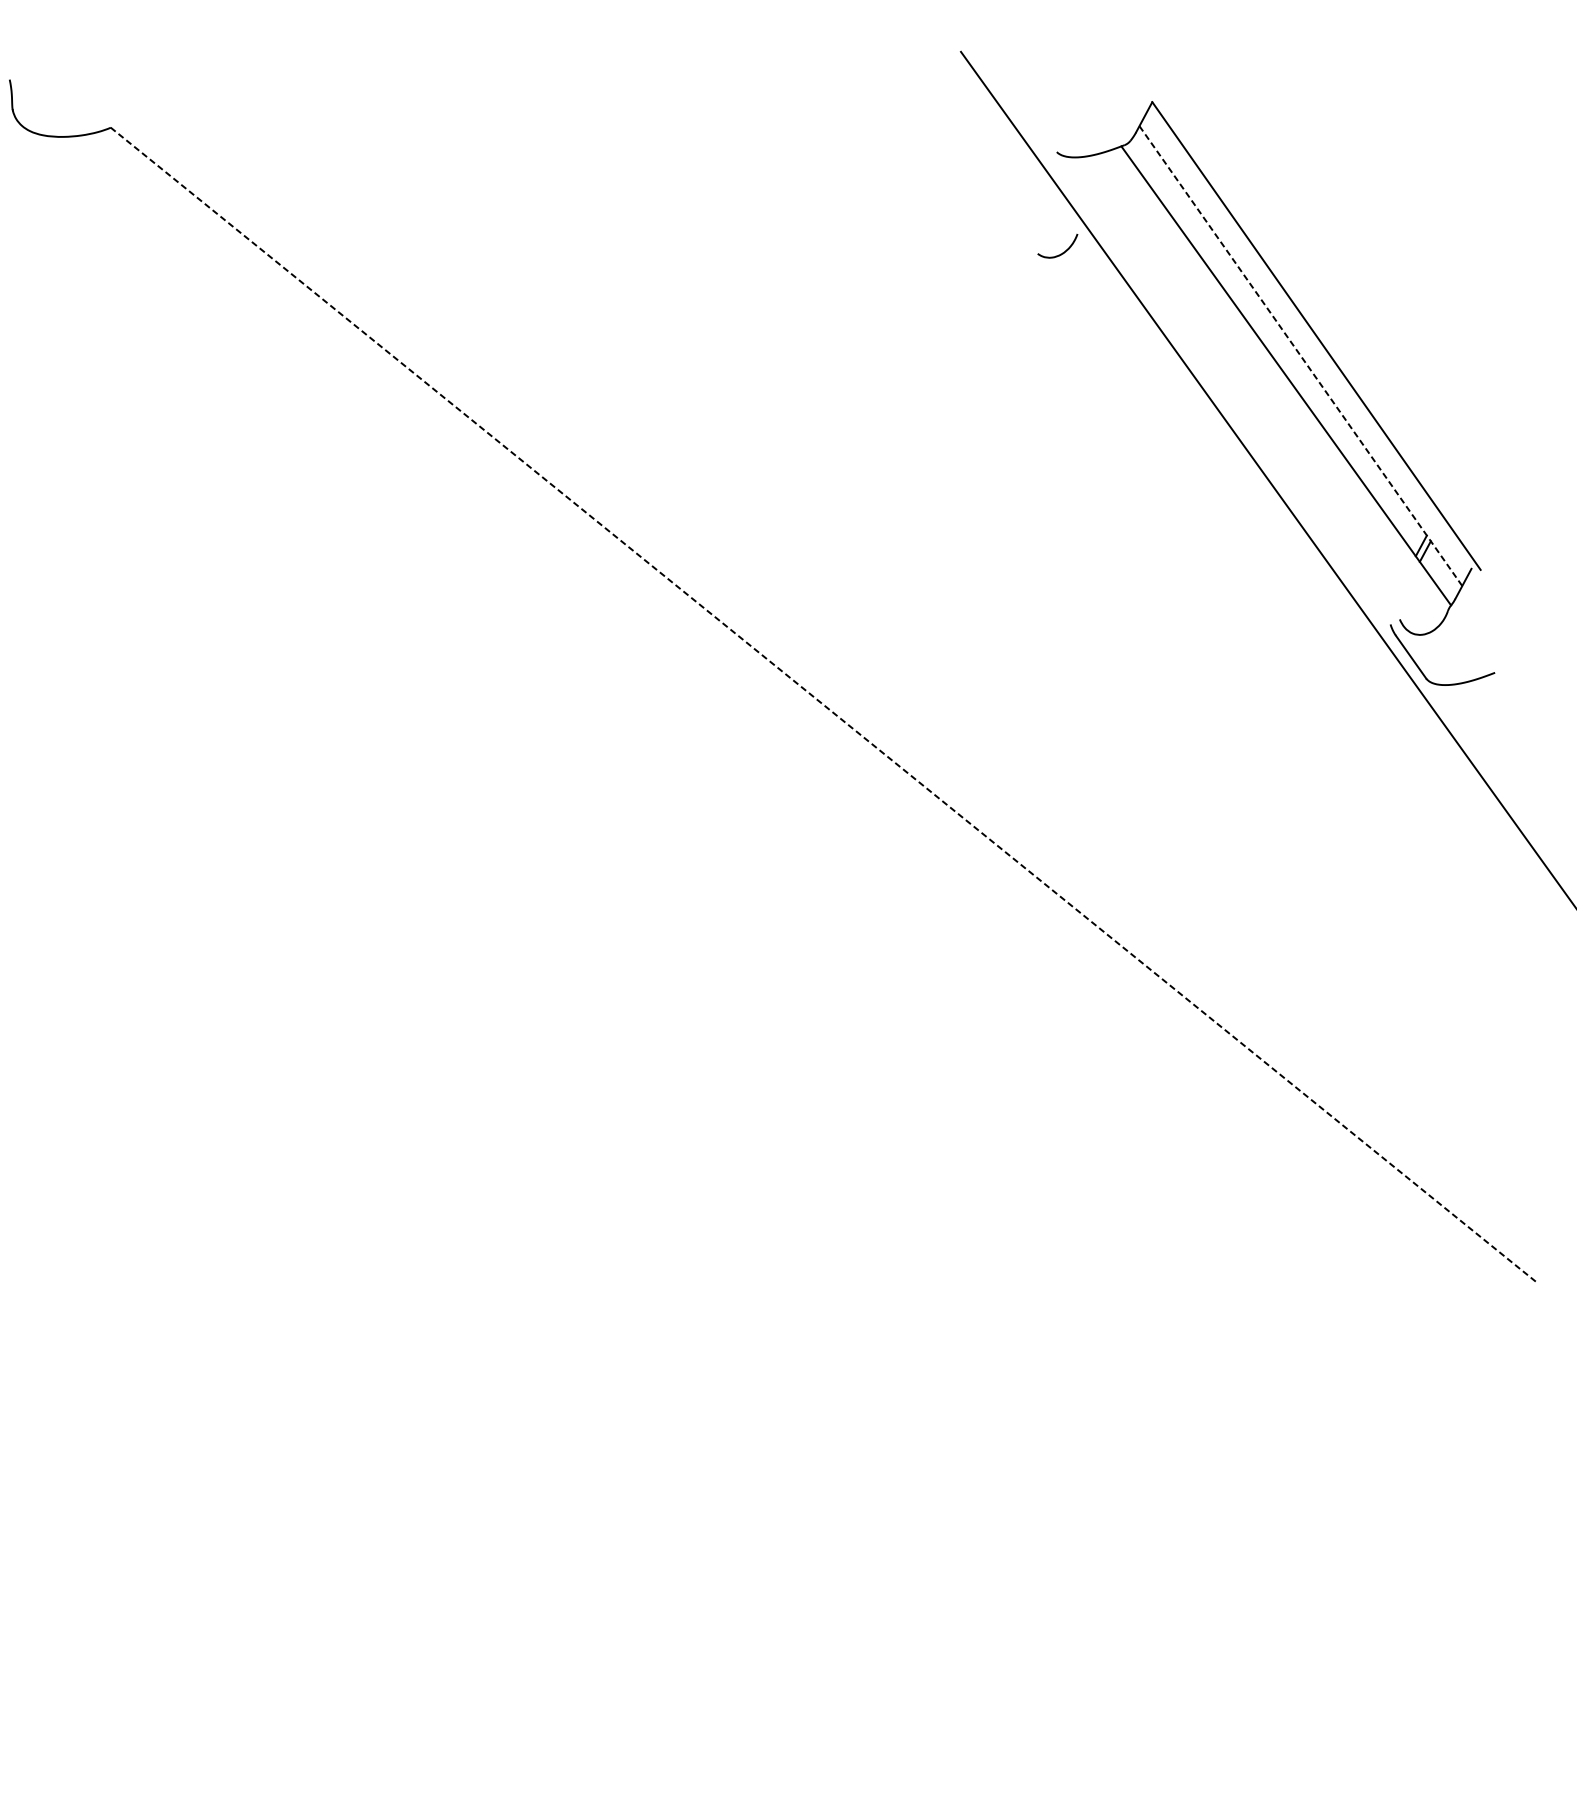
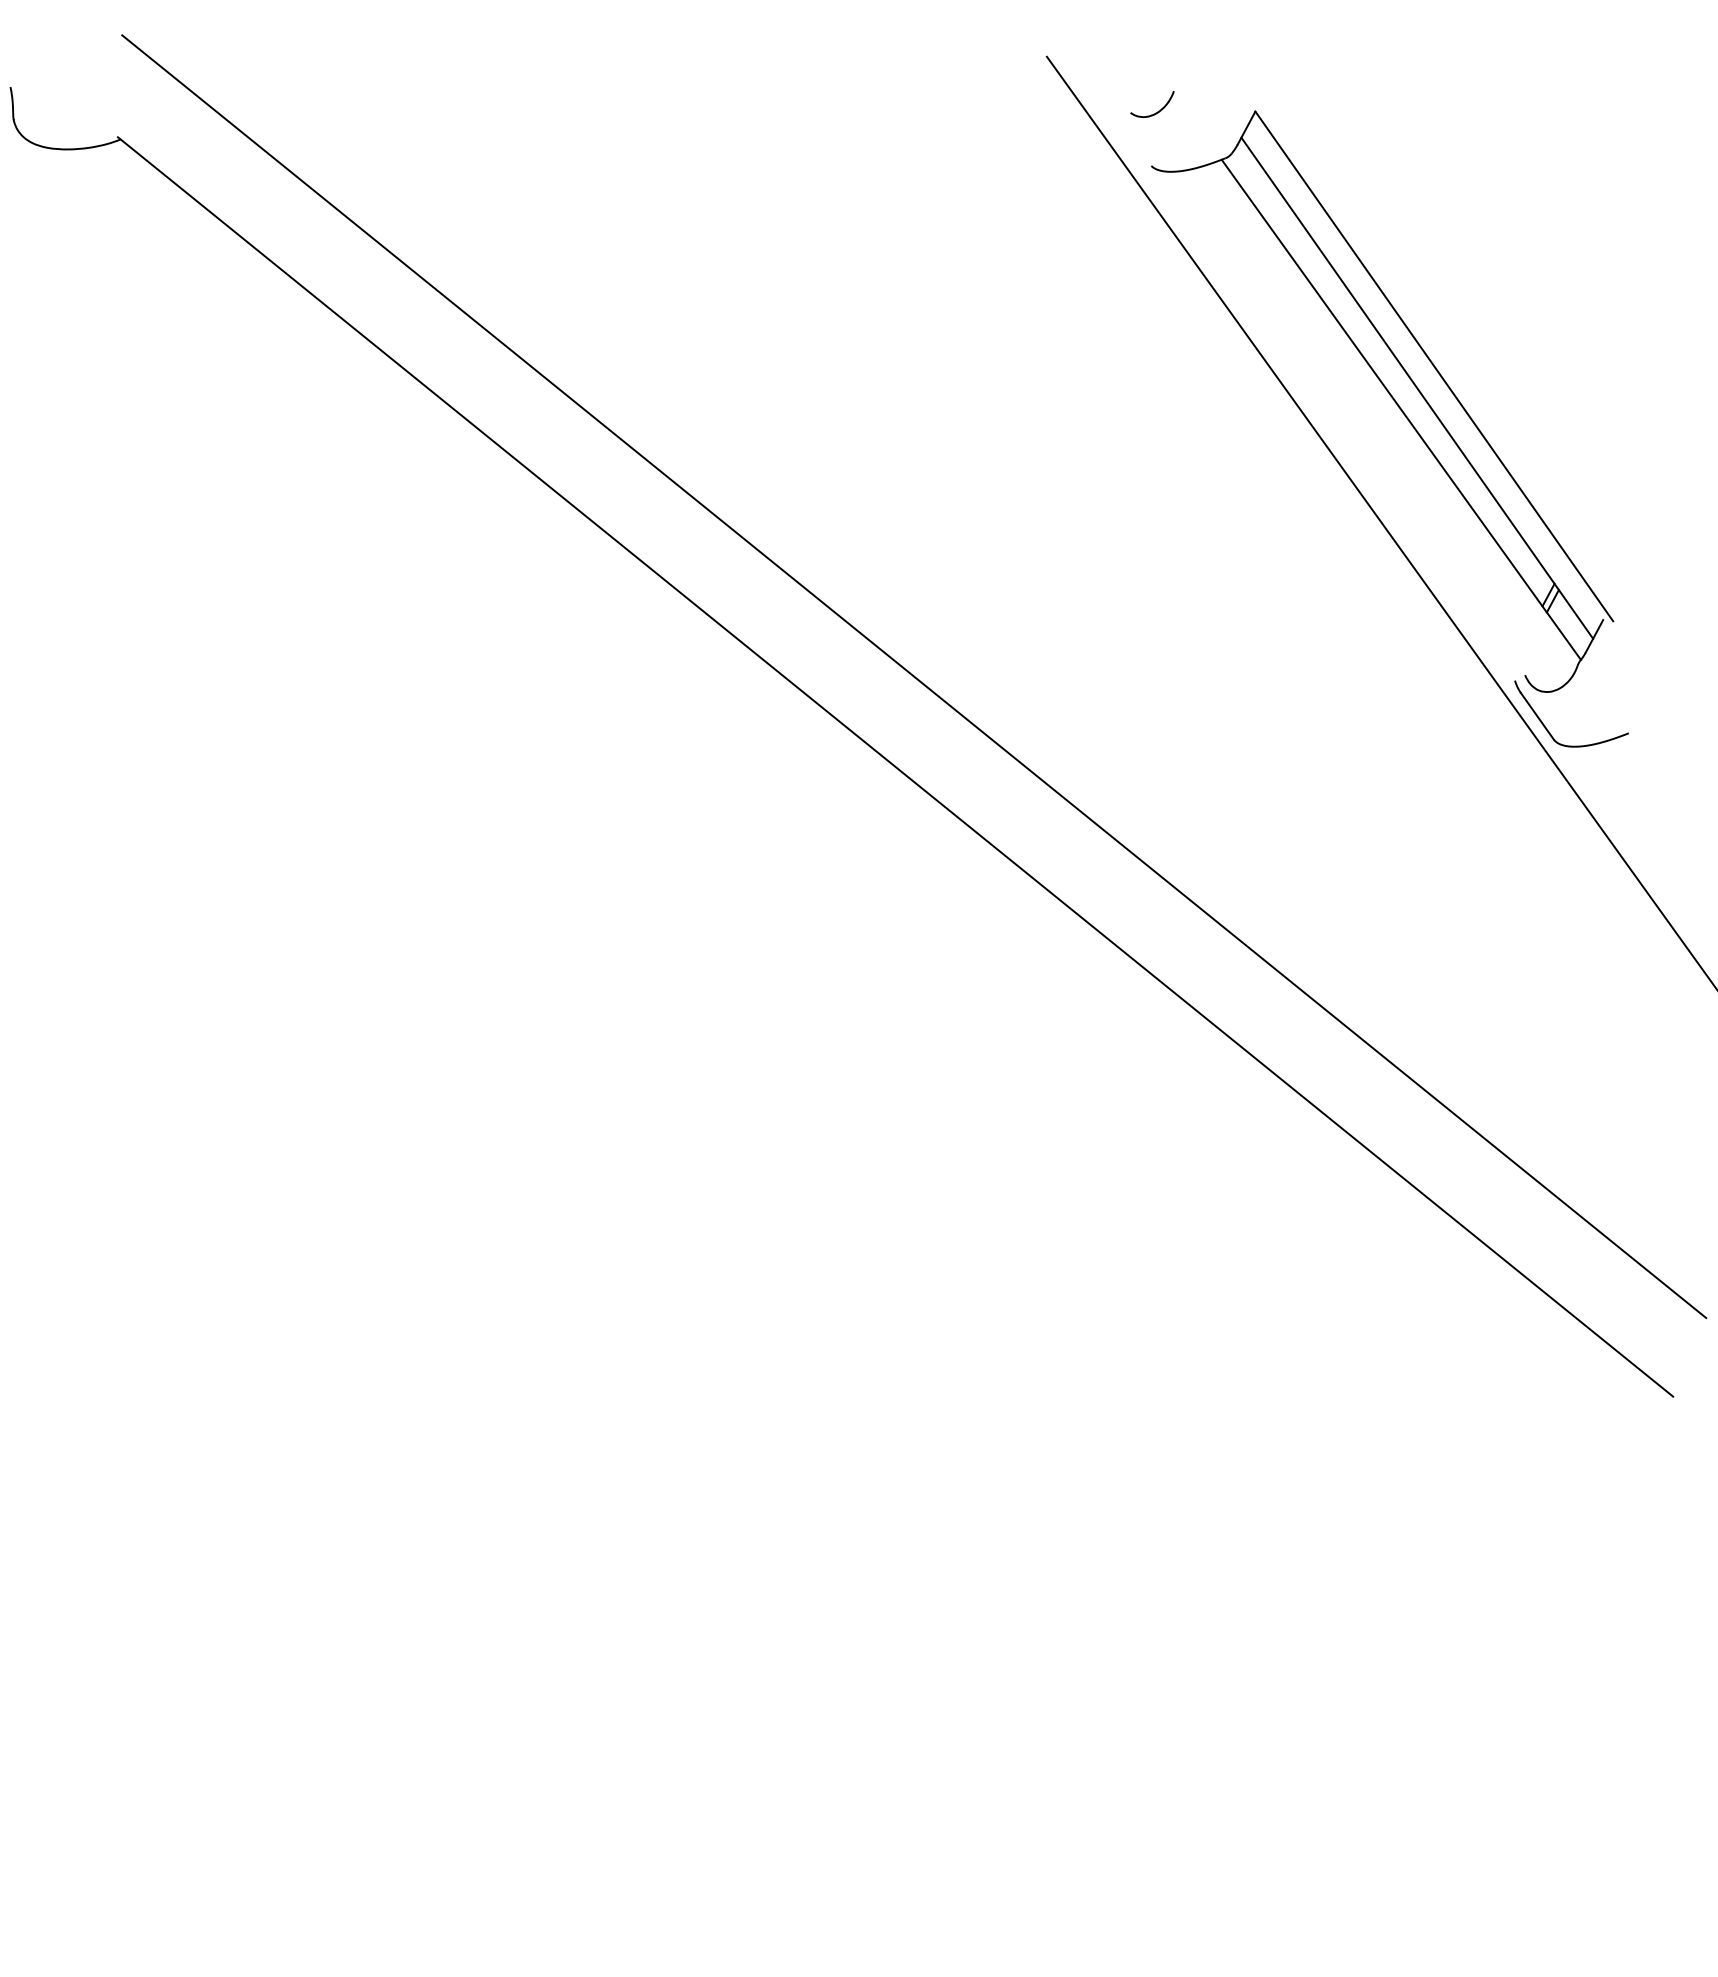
curve: (1060, 253) -> (1155, 112), moved
line: (1301, 356) -> (1417, 388), dashed -> solid
line: (839, 620) -> (914, 676), added
line: (821, 703) -> (895, 766), dashed -> solid

